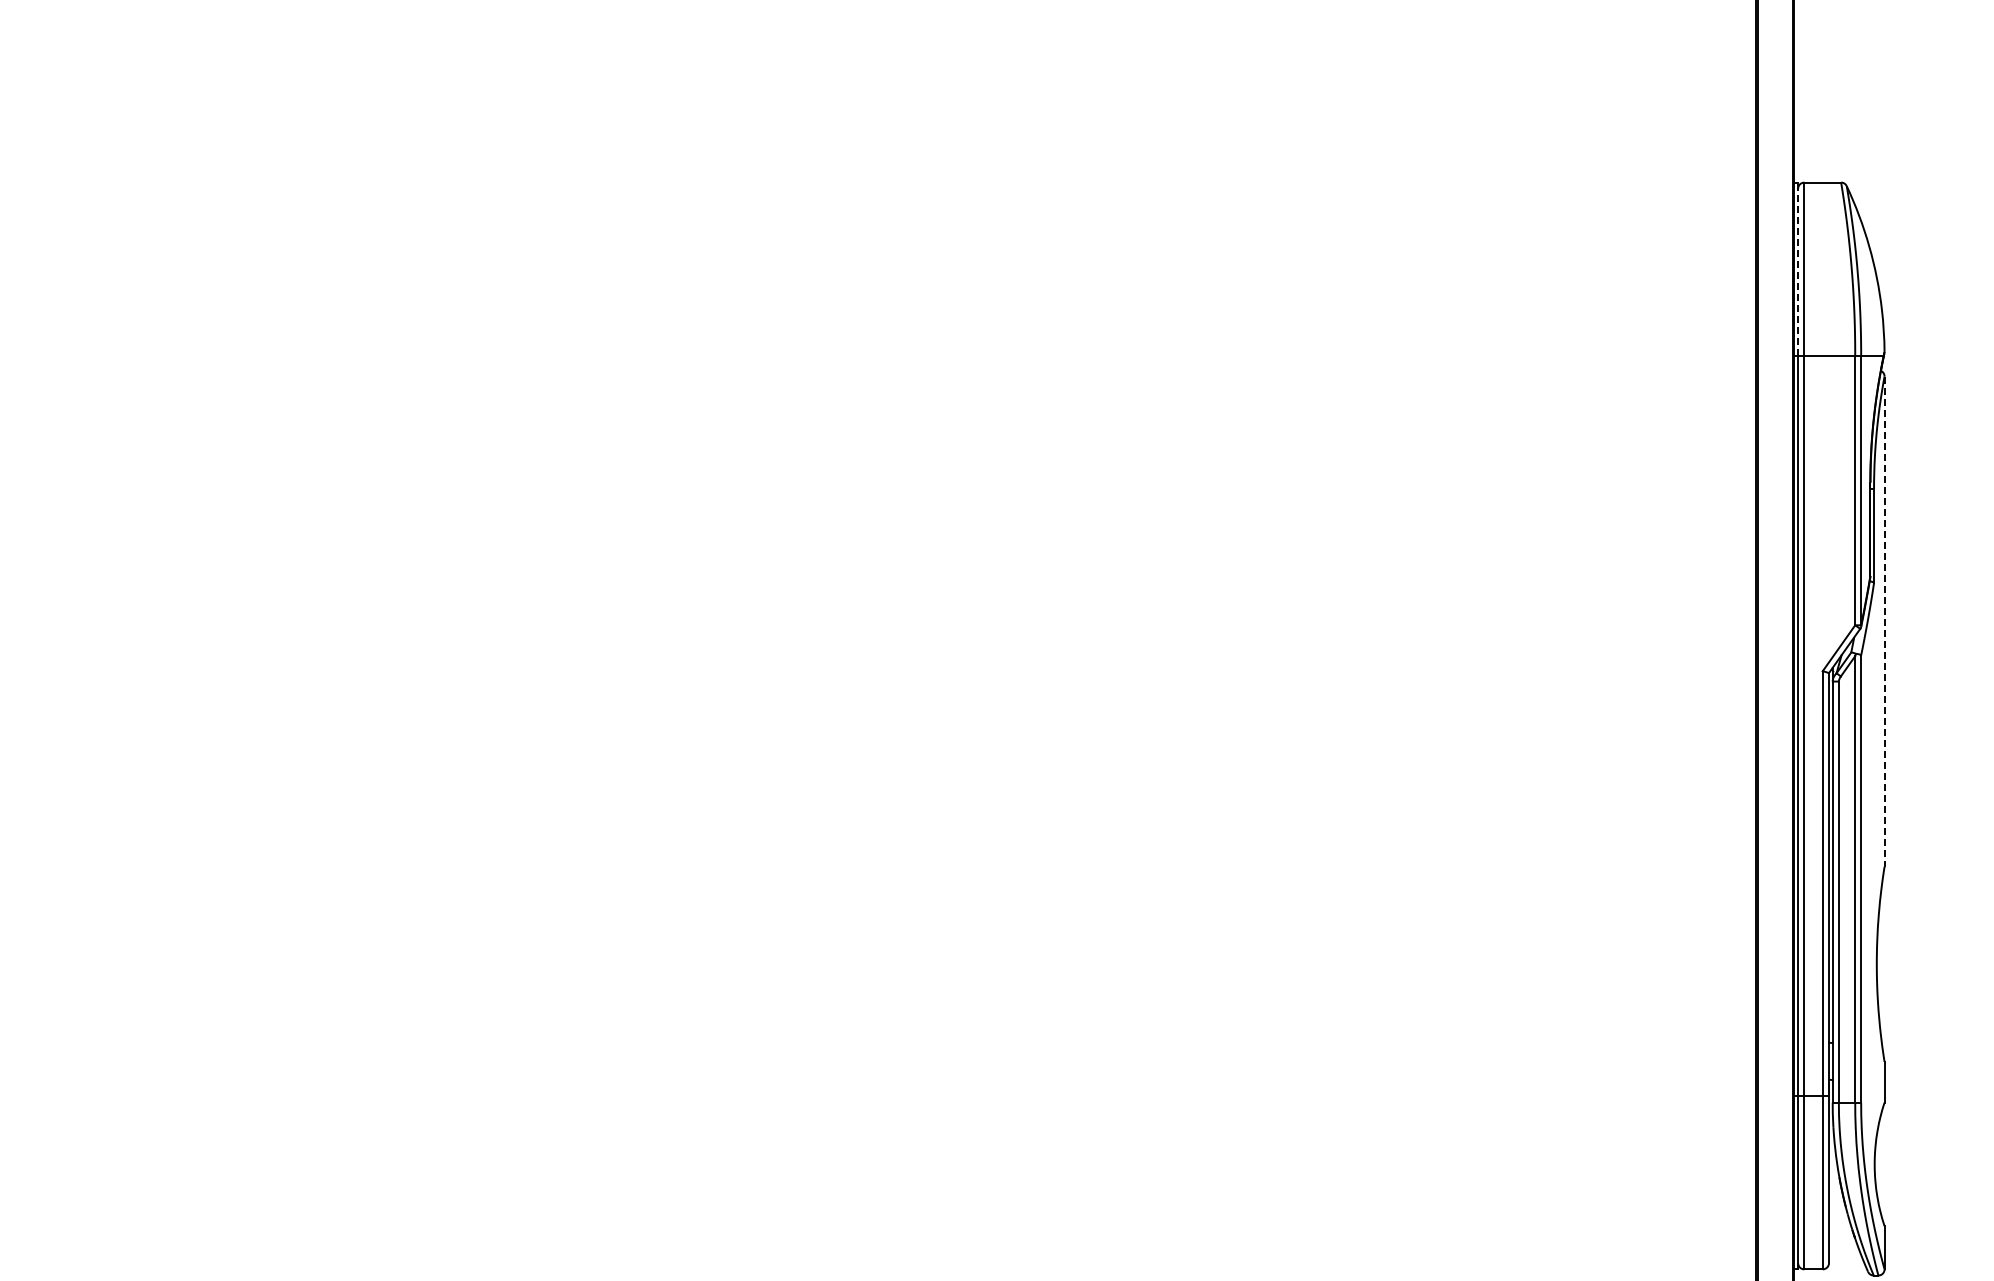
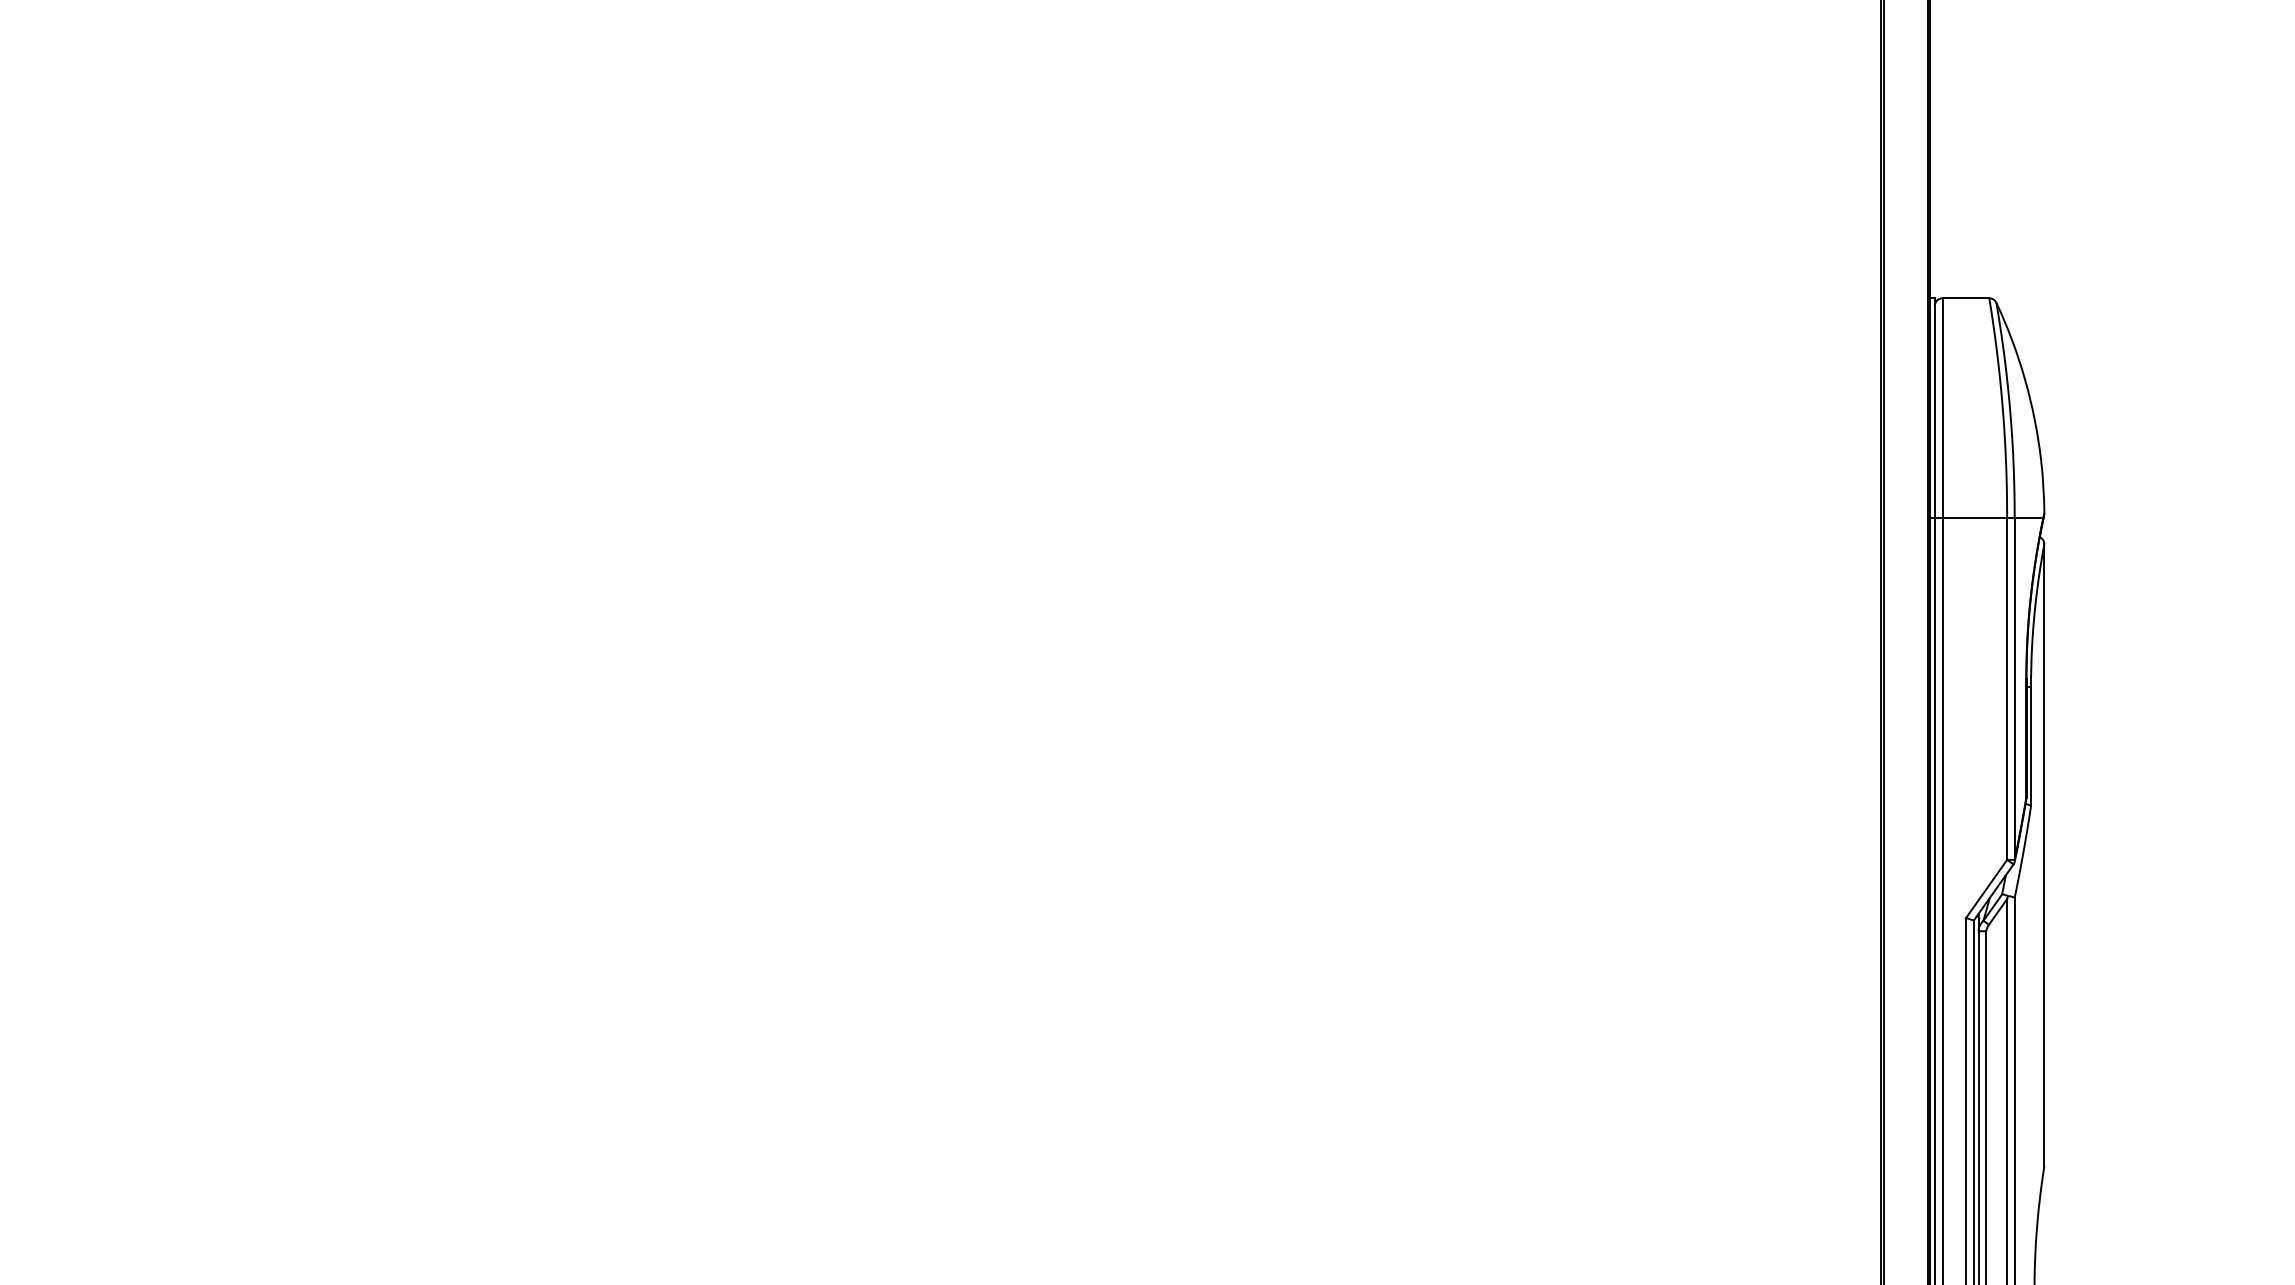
line: (1798, 268) -> (1935, 407), dashed -> solid
line: (1884, 622) -> (2044, 856), dashed -> solid

